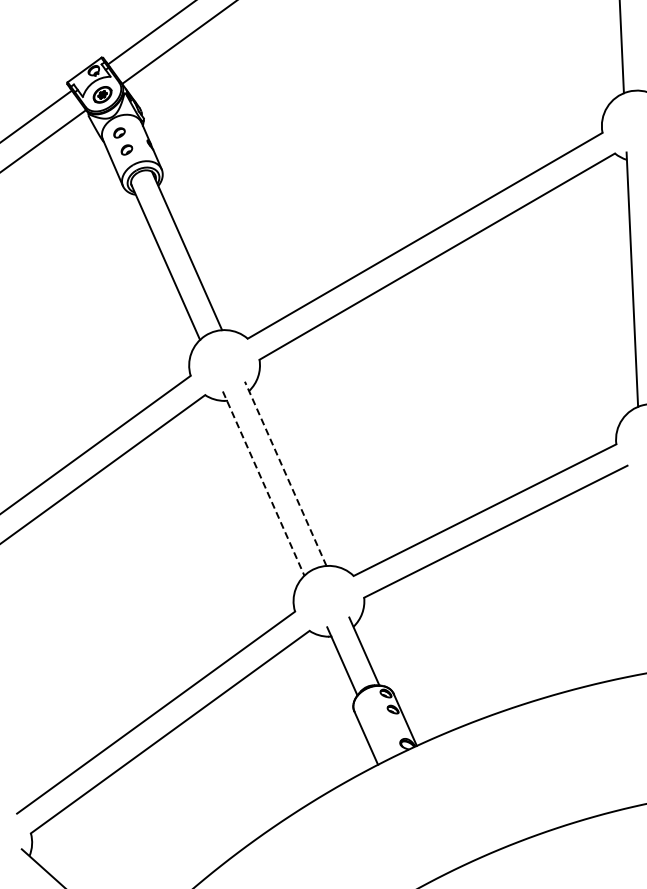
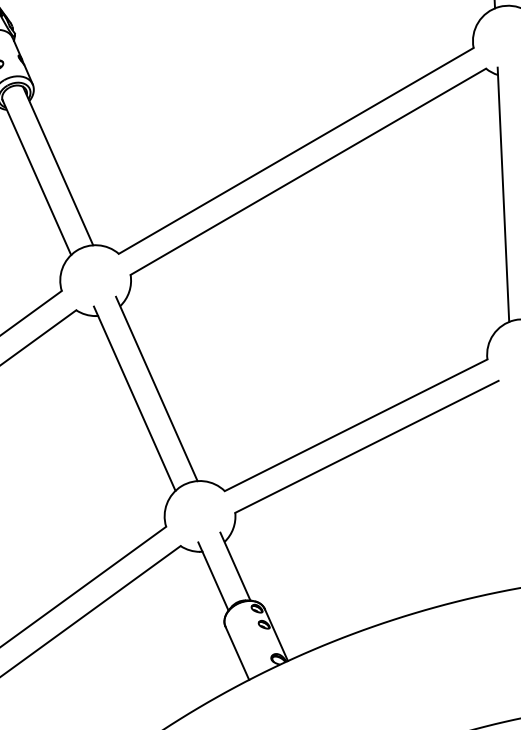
line: (285, 473) -> (156, 388), dashed -> solid
line: (263, 483) -> (134, 398), dashed -> solid

